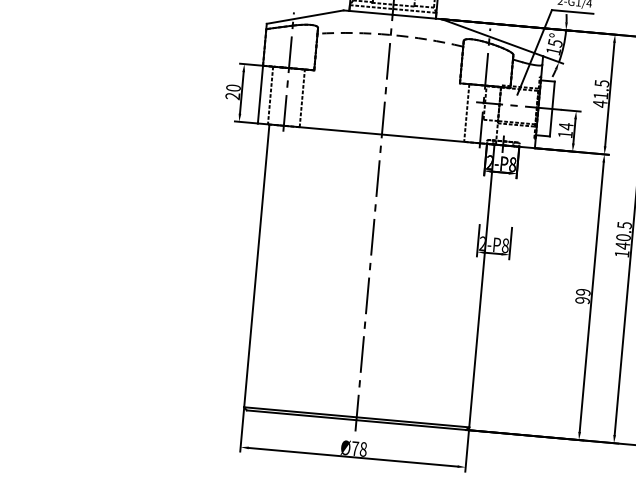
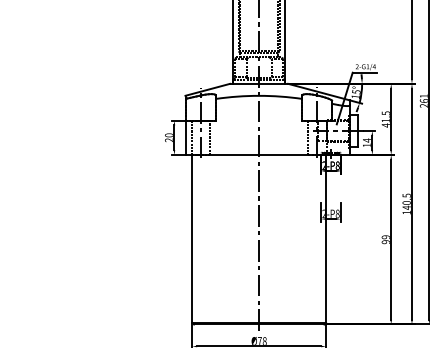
arc: (391, 34) -> (259, 95), dashed -> solid

